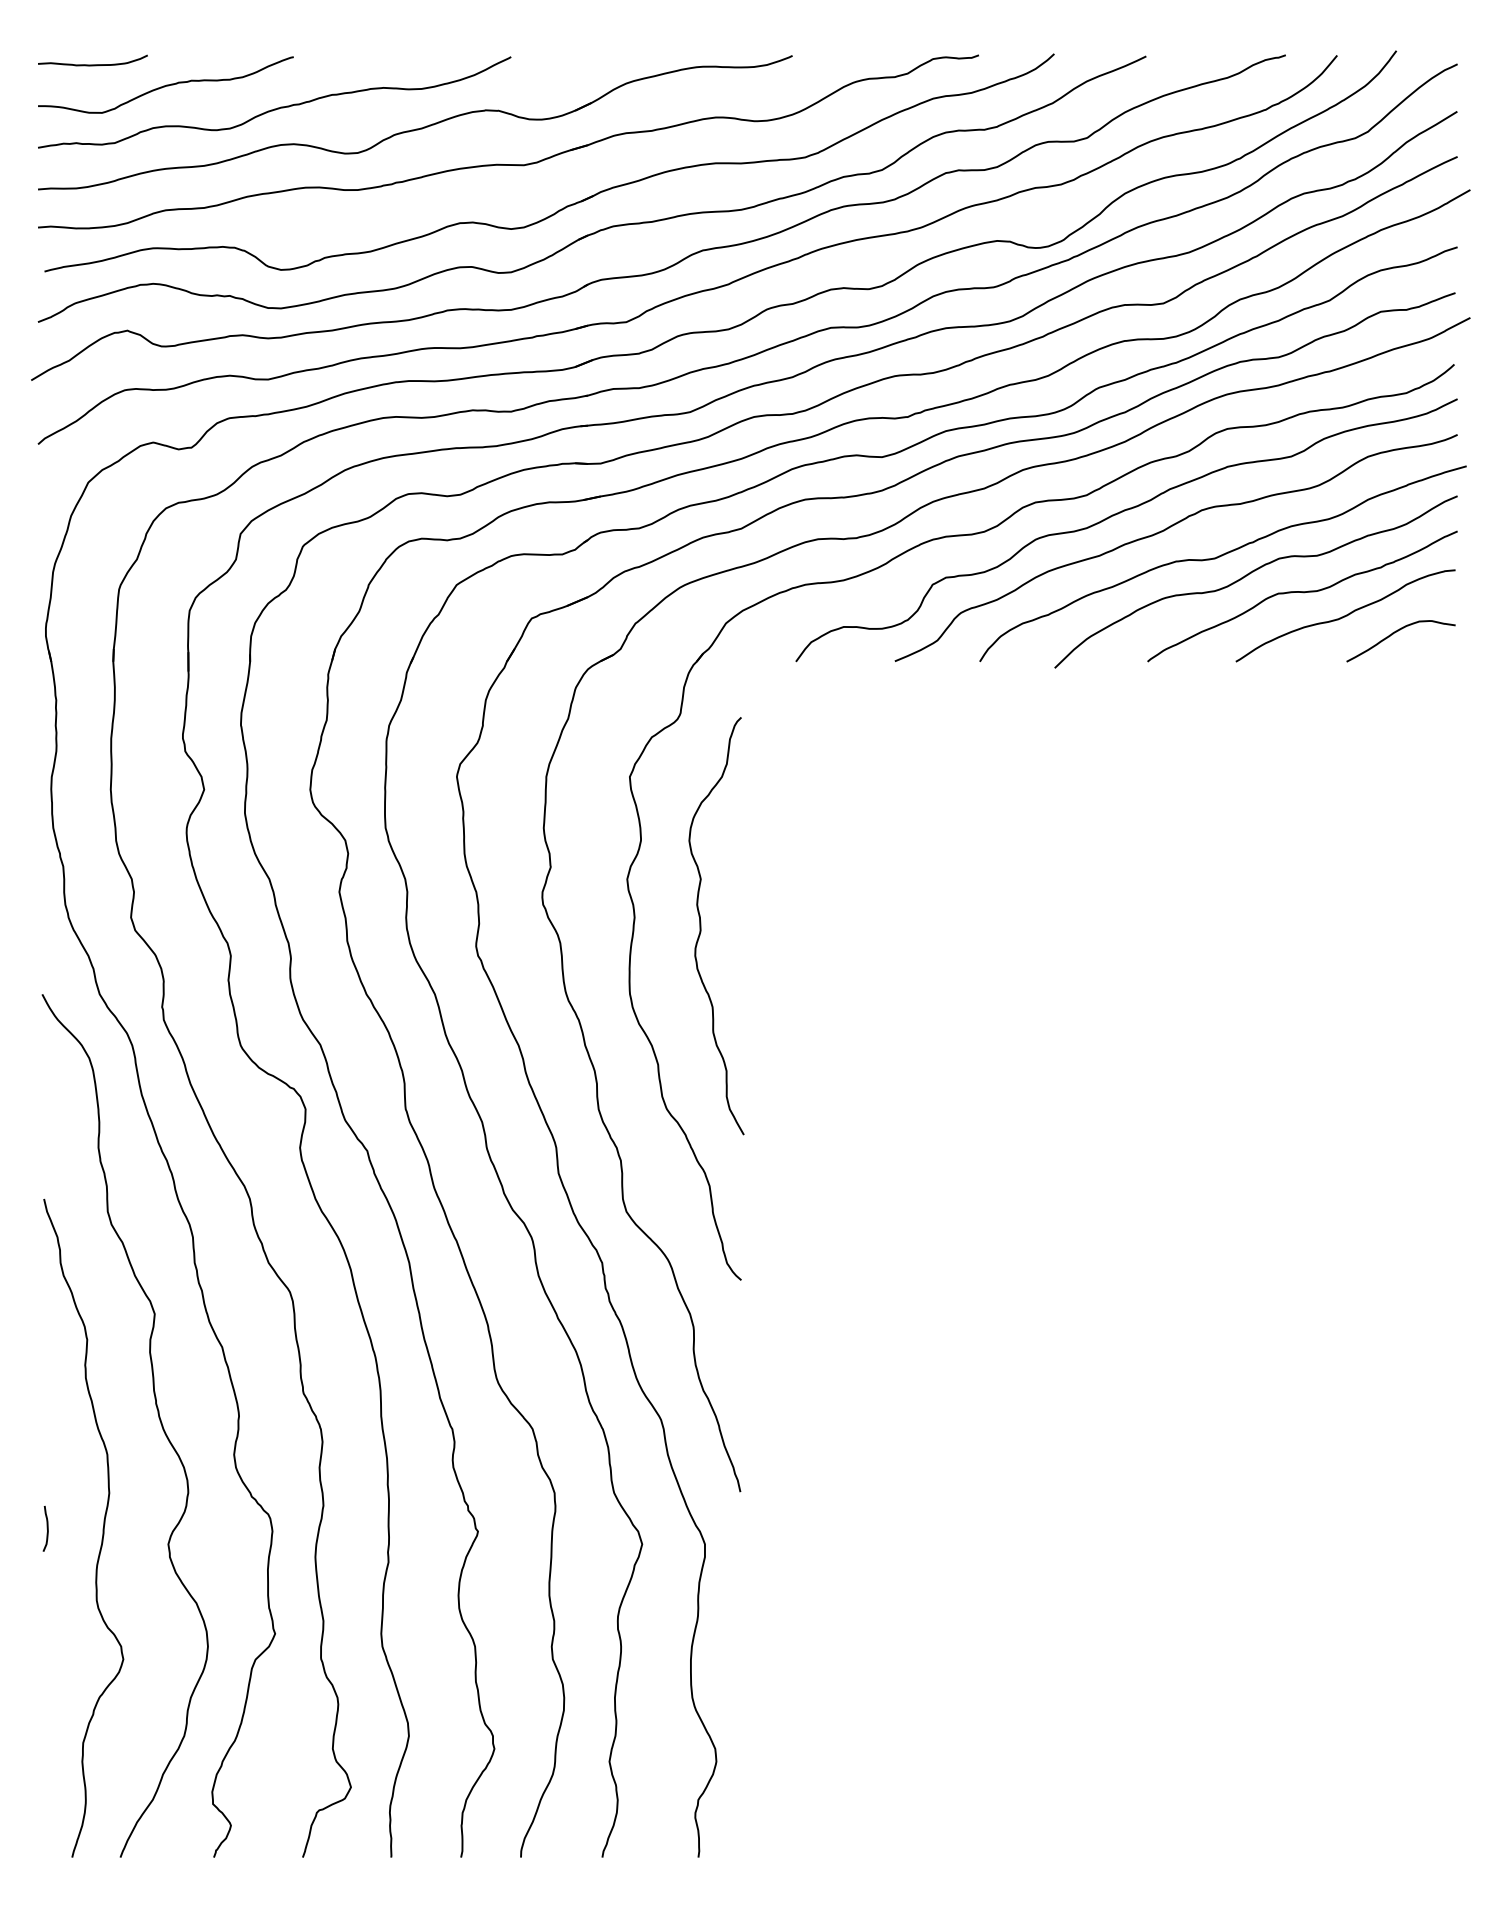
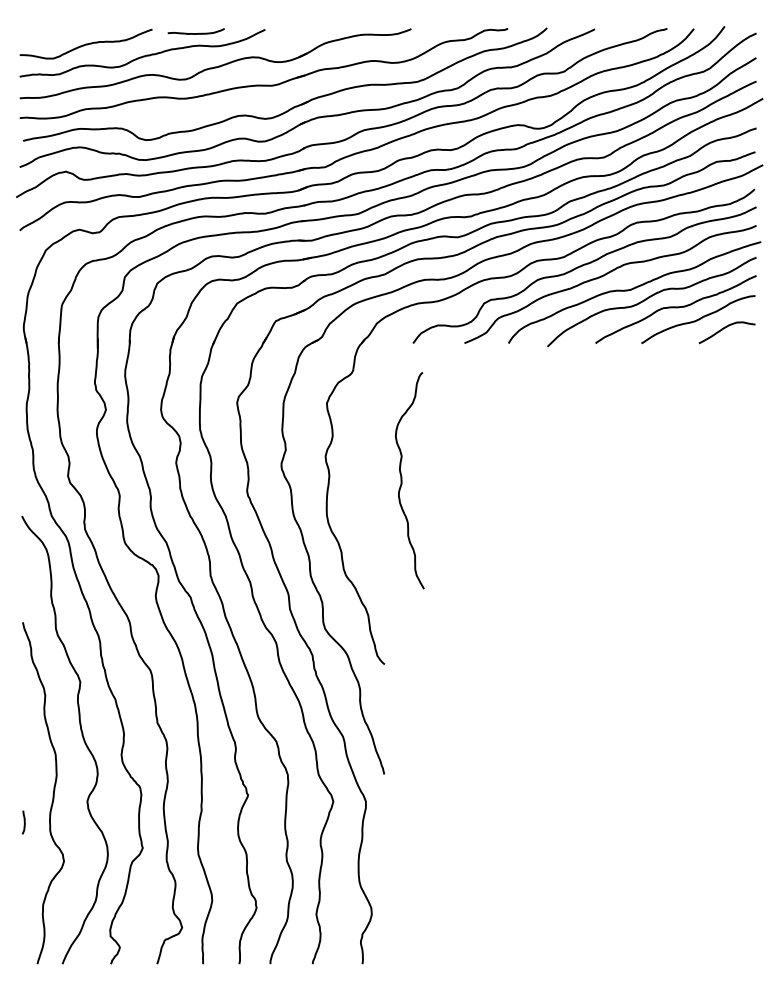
curve: (91, 64) -> (195, 33), moved
curve: (702, 925) -> (402, 480), moved
curve: (45, 1528) -> (23, 822), moved

